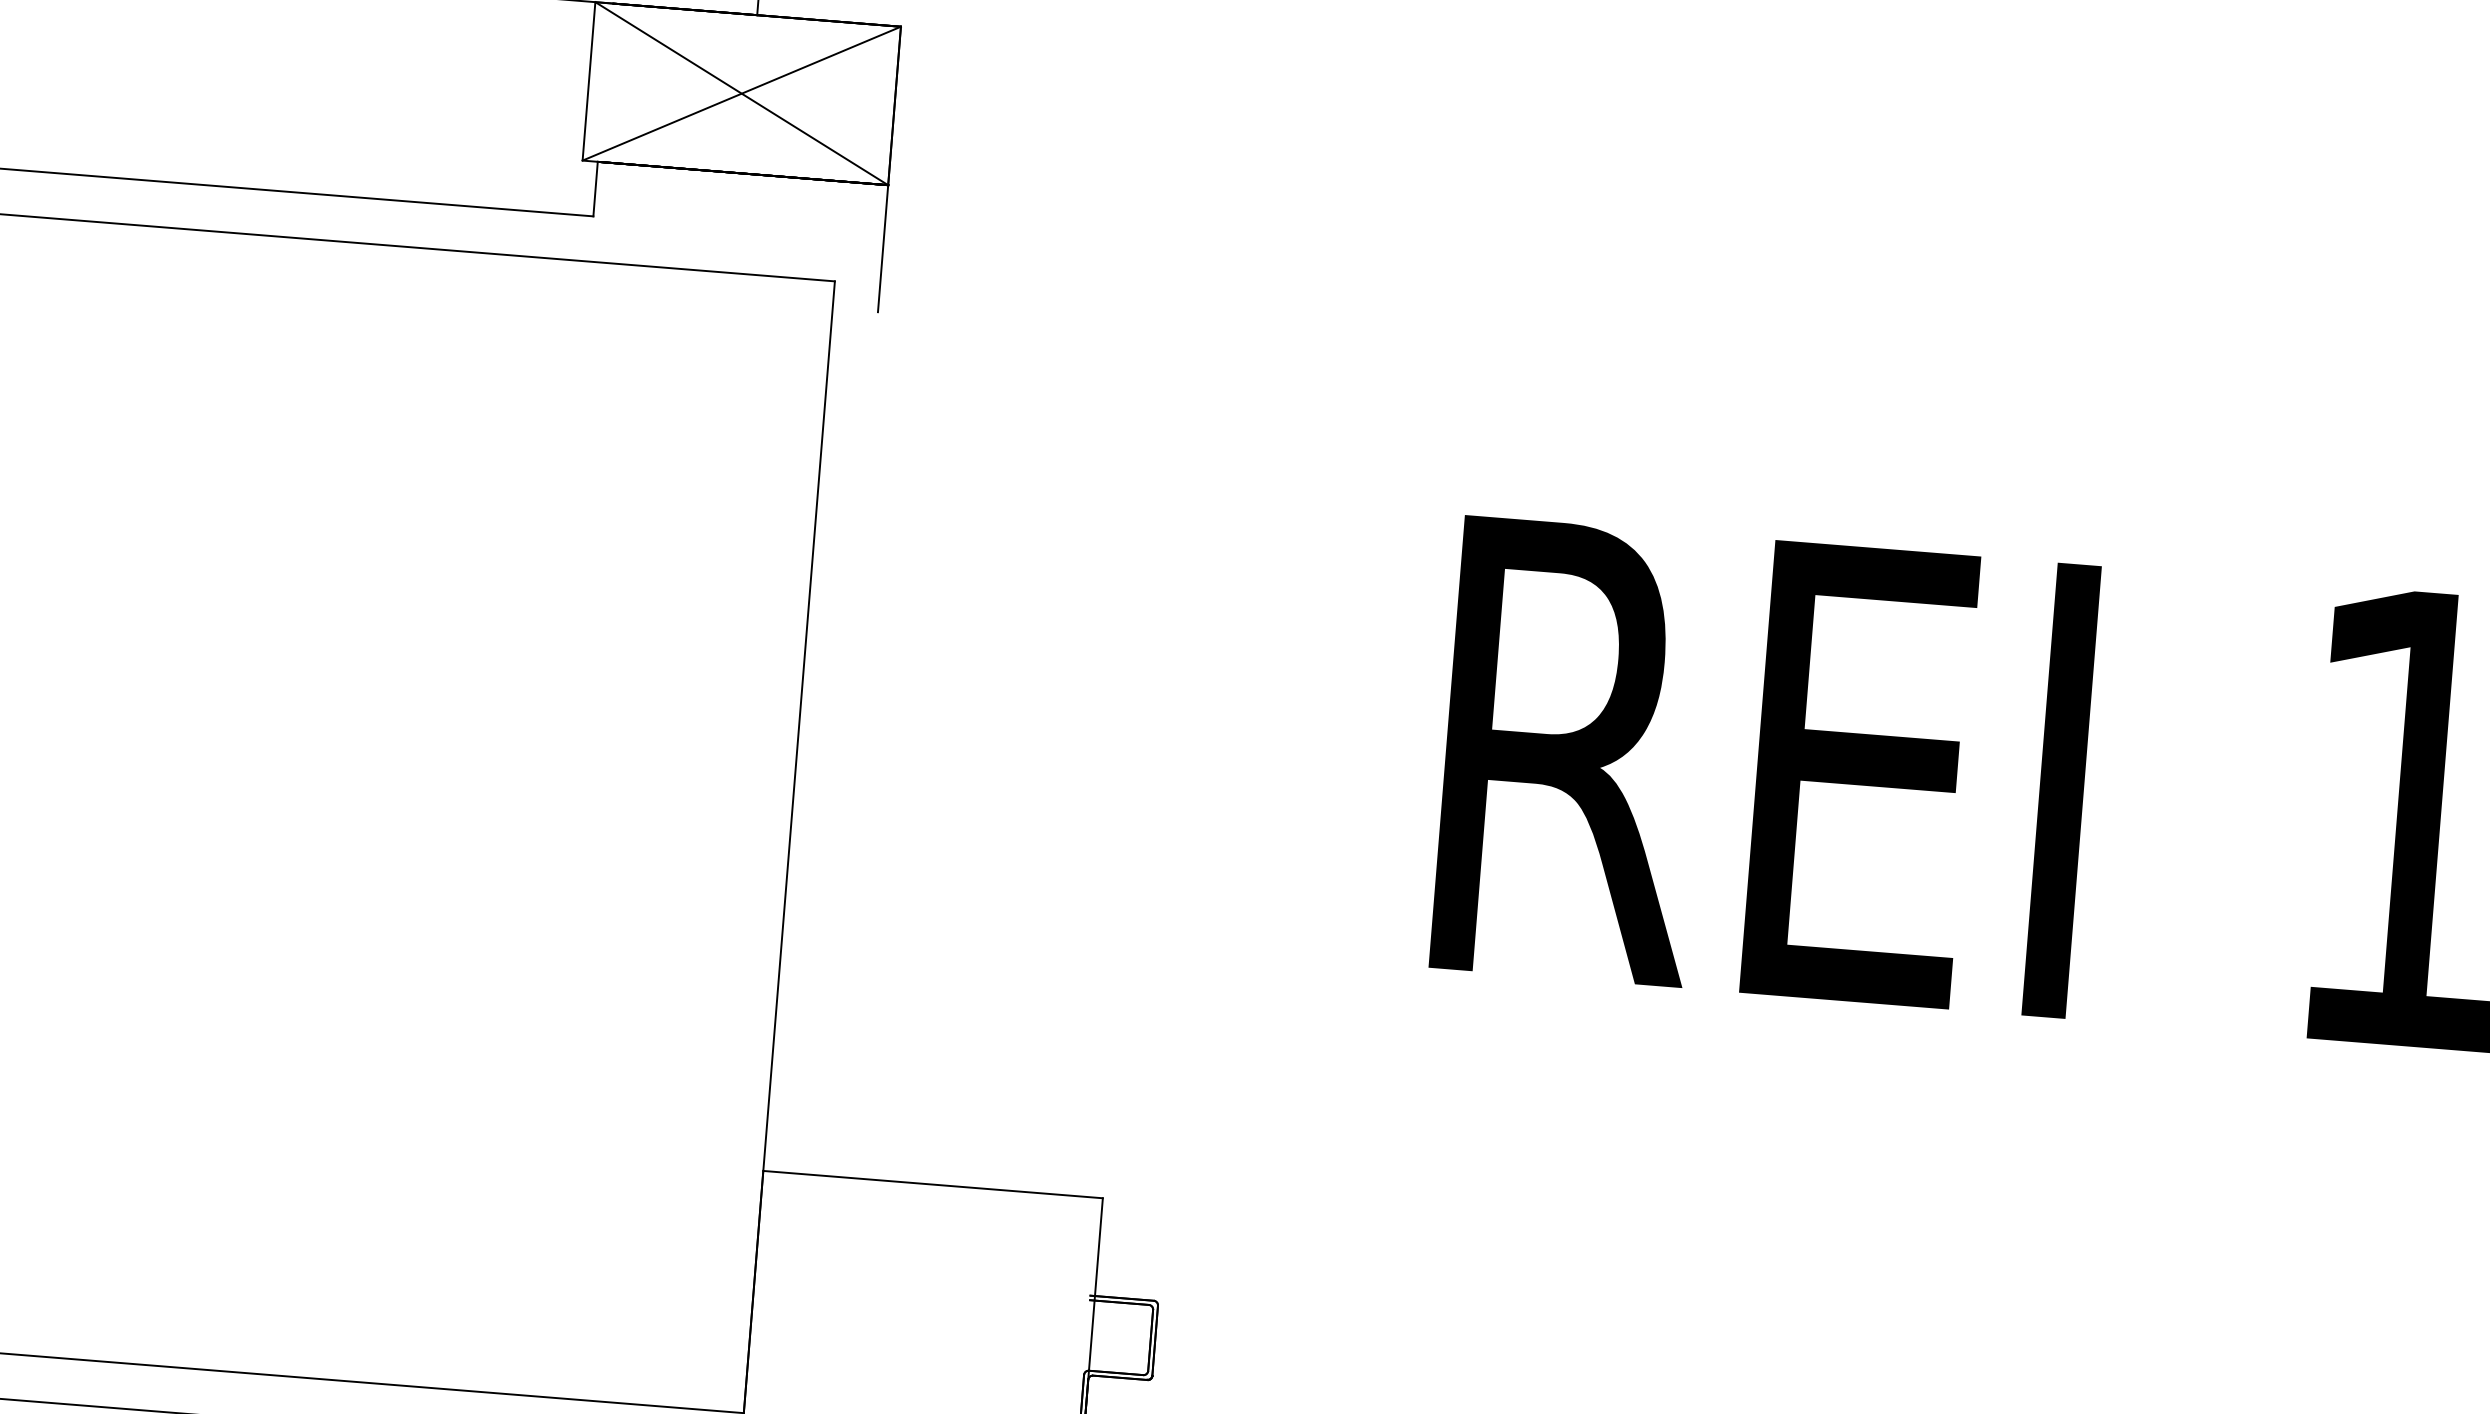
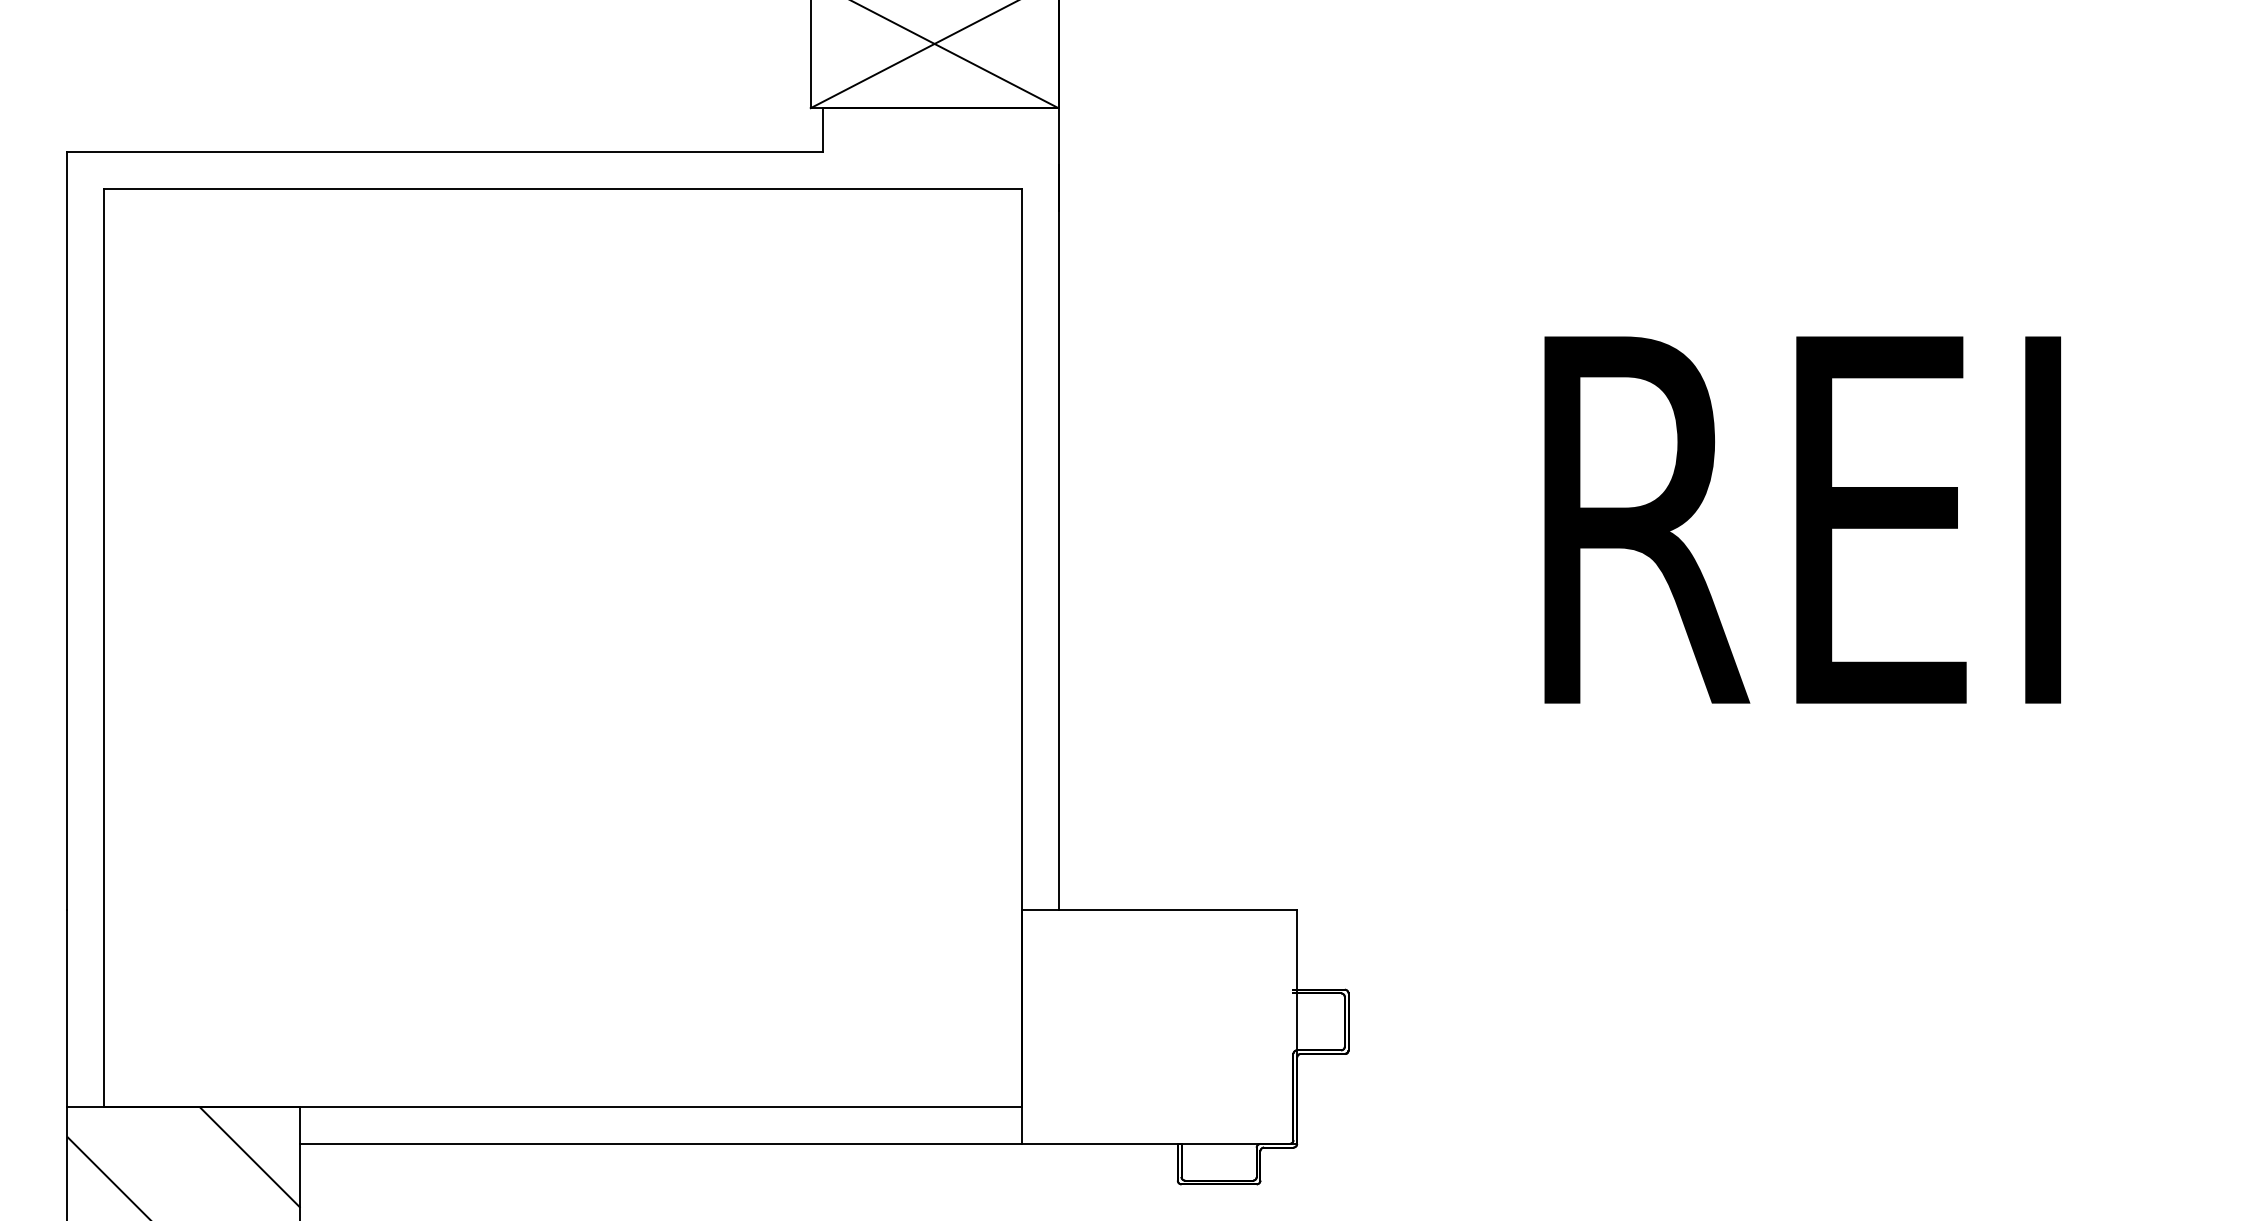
line: (845, 714) -> (1058, 537), added

